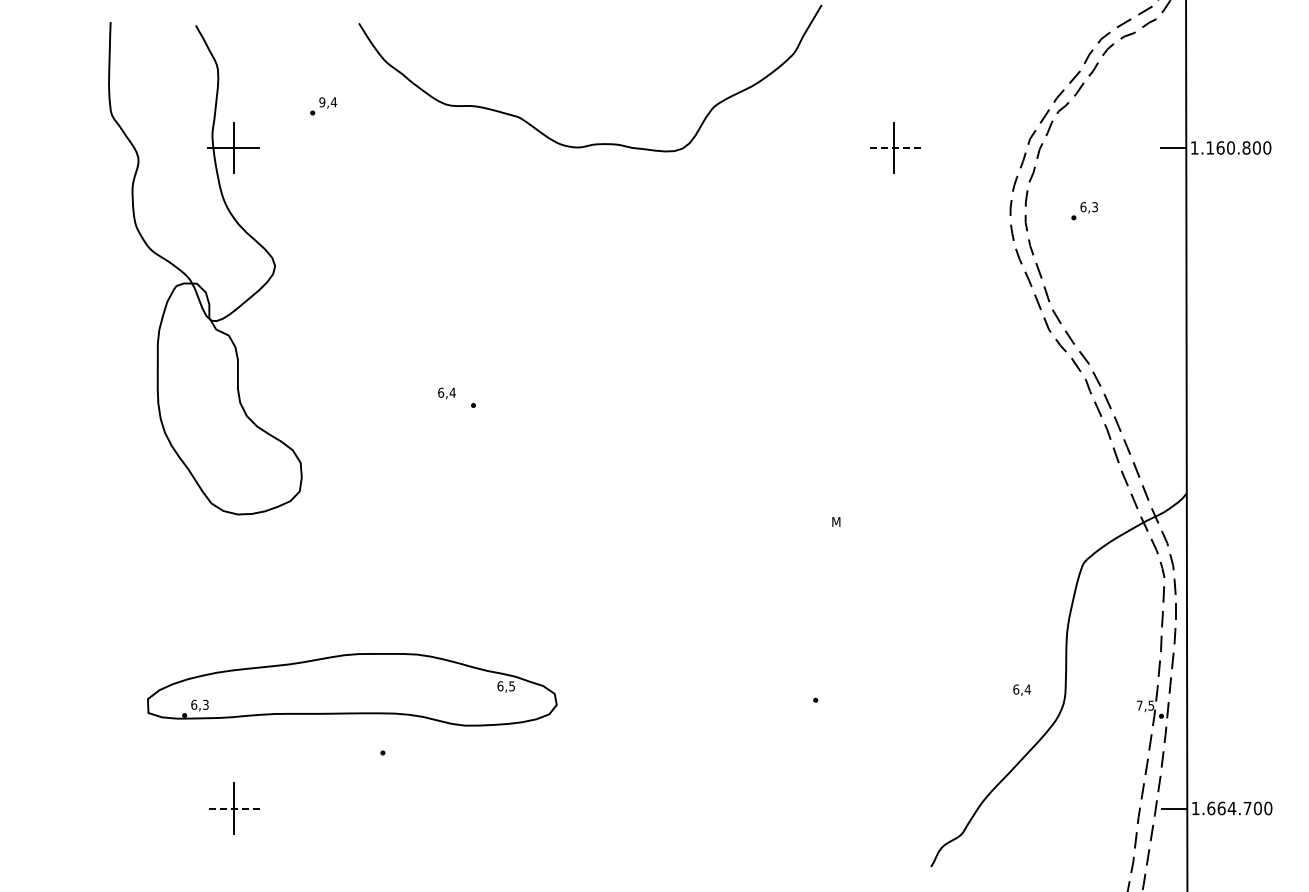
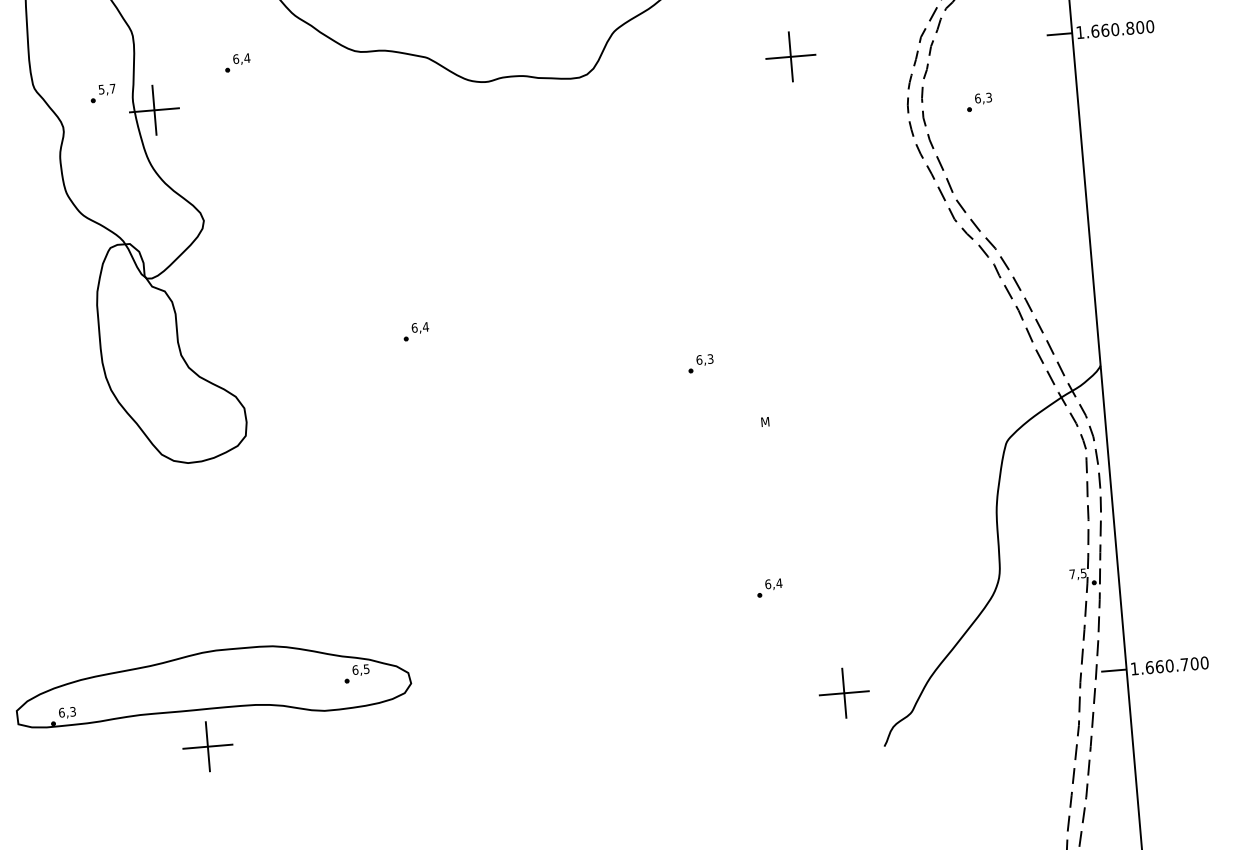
text: (322, 102) -> (236, 59), 9,4 -> 6,4
part: (182, 126) -> (103, 93), added
line: (893, 147) -> (790, 56), dashed -> solid
text: (1210, 147) -> (1095, 30), 1.160.800 -> 1.660.800
text: (446, 393) -> (419, 328), moved
part: (774, 456) -> (700, 363), added
part: (352, 689) -> (213, 685), moved
text: (1022, 689) -> (774, 583), moved
line: (233, 808) -> (207, 746), dashed -> solid
part: (894, 808) -> (844, 693), added
text: (1231, 808) -> (1169, 665), 1.664.700 -> 1.660.700

